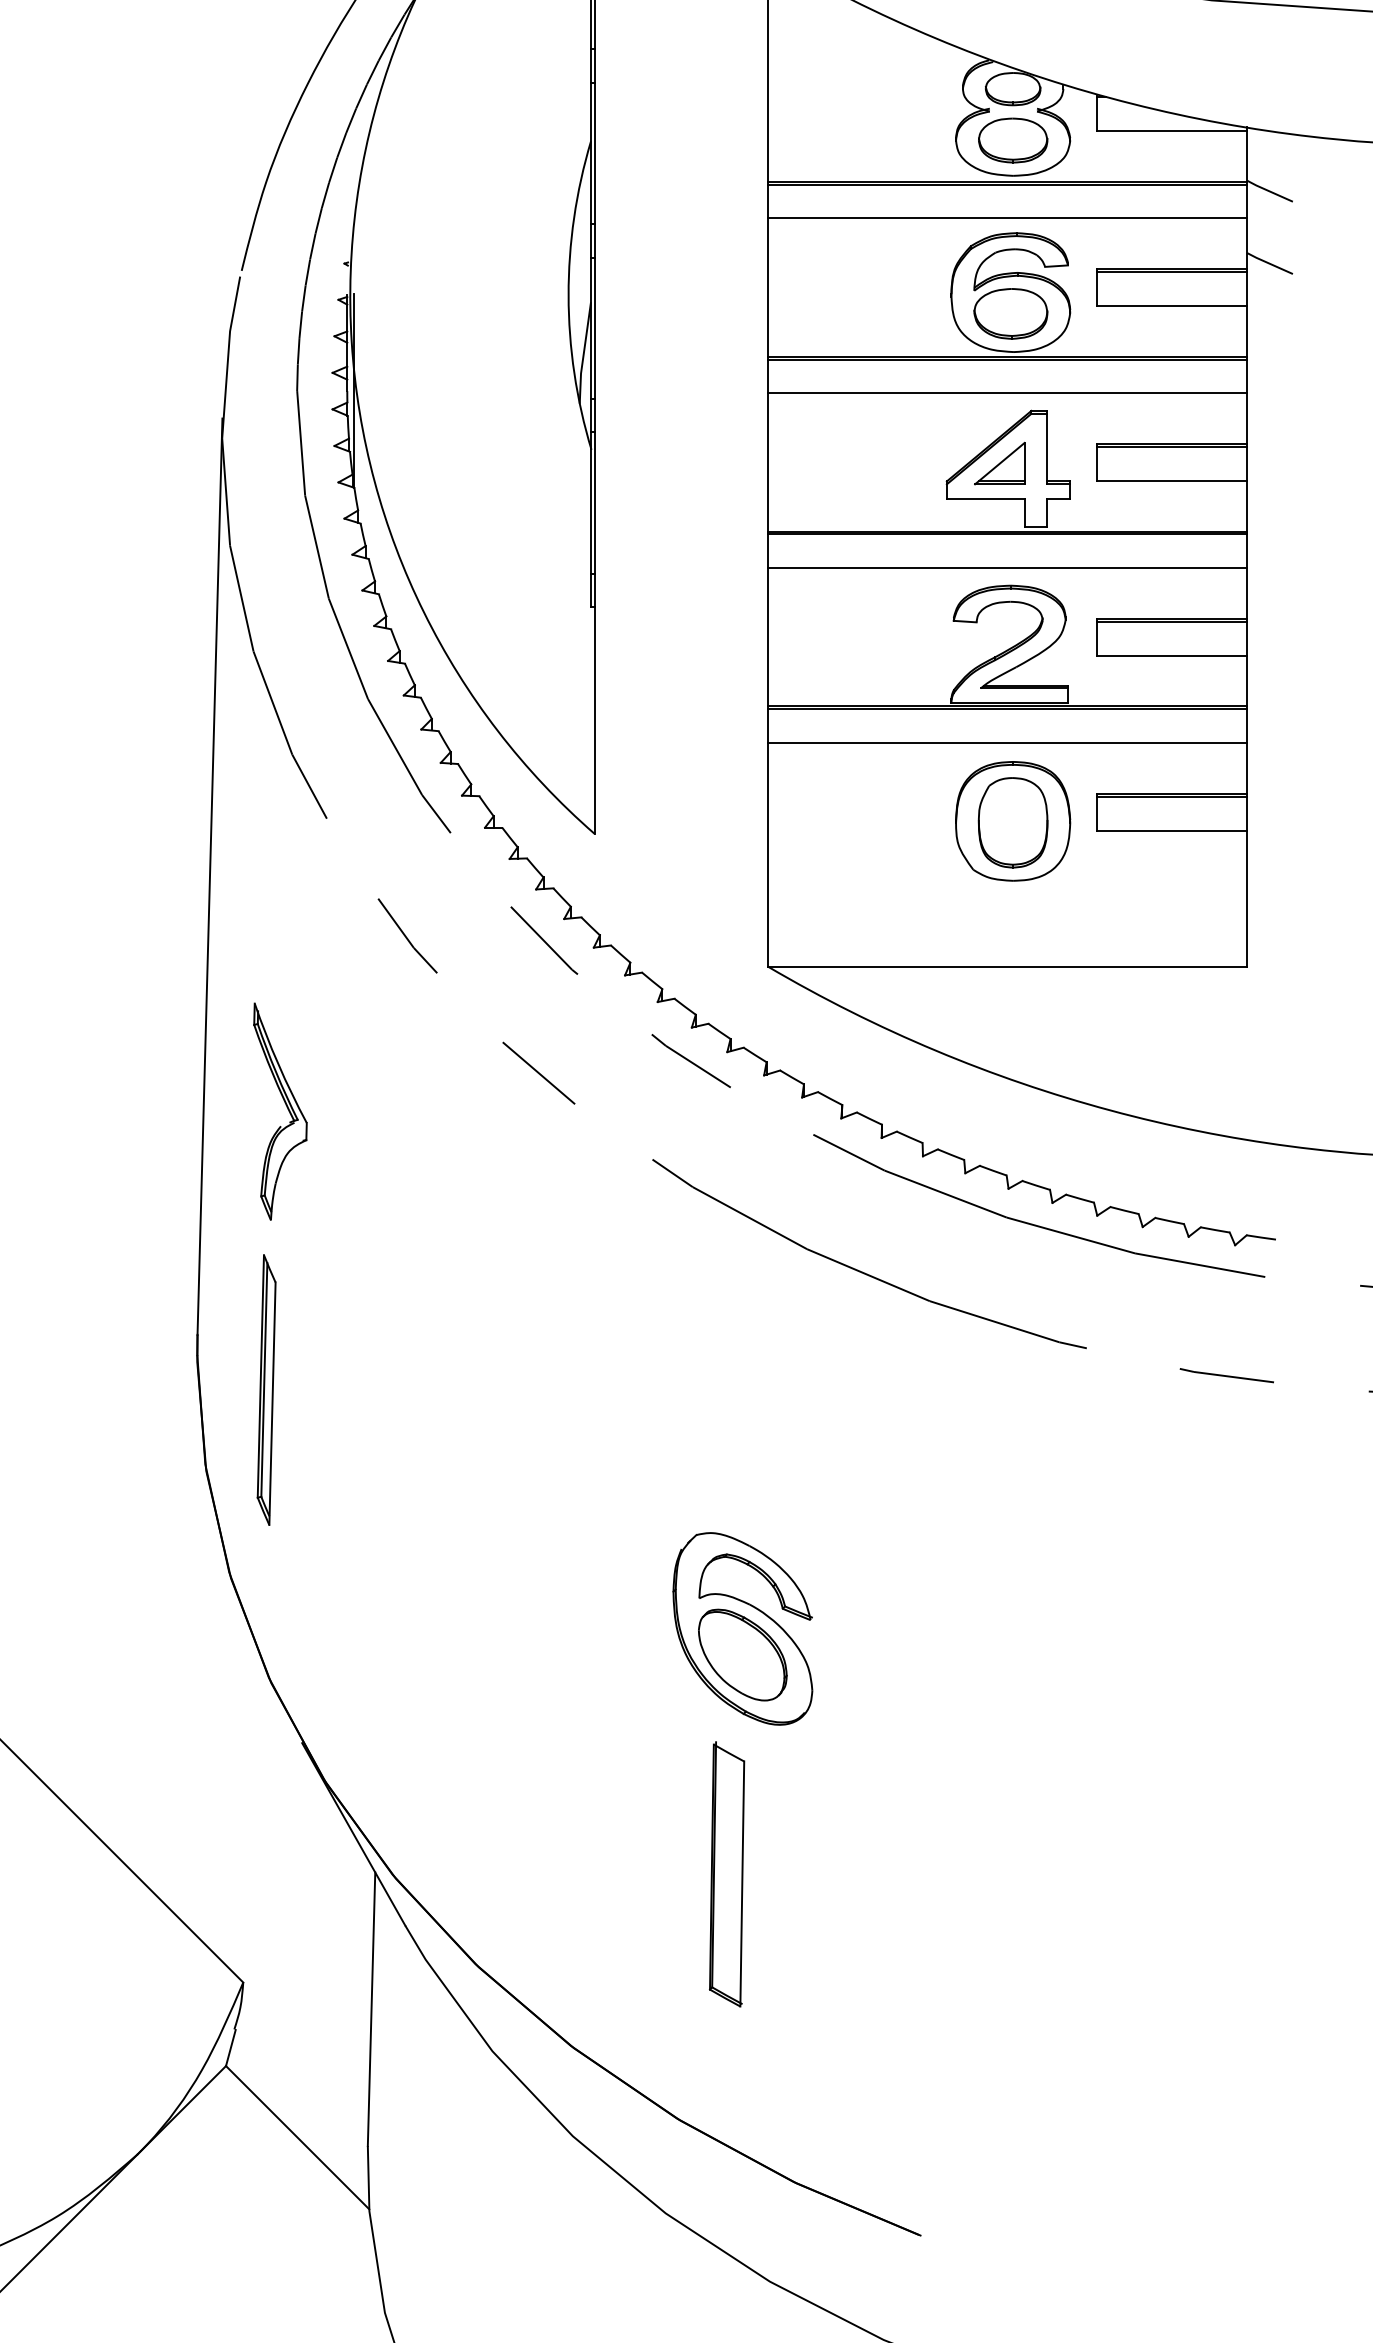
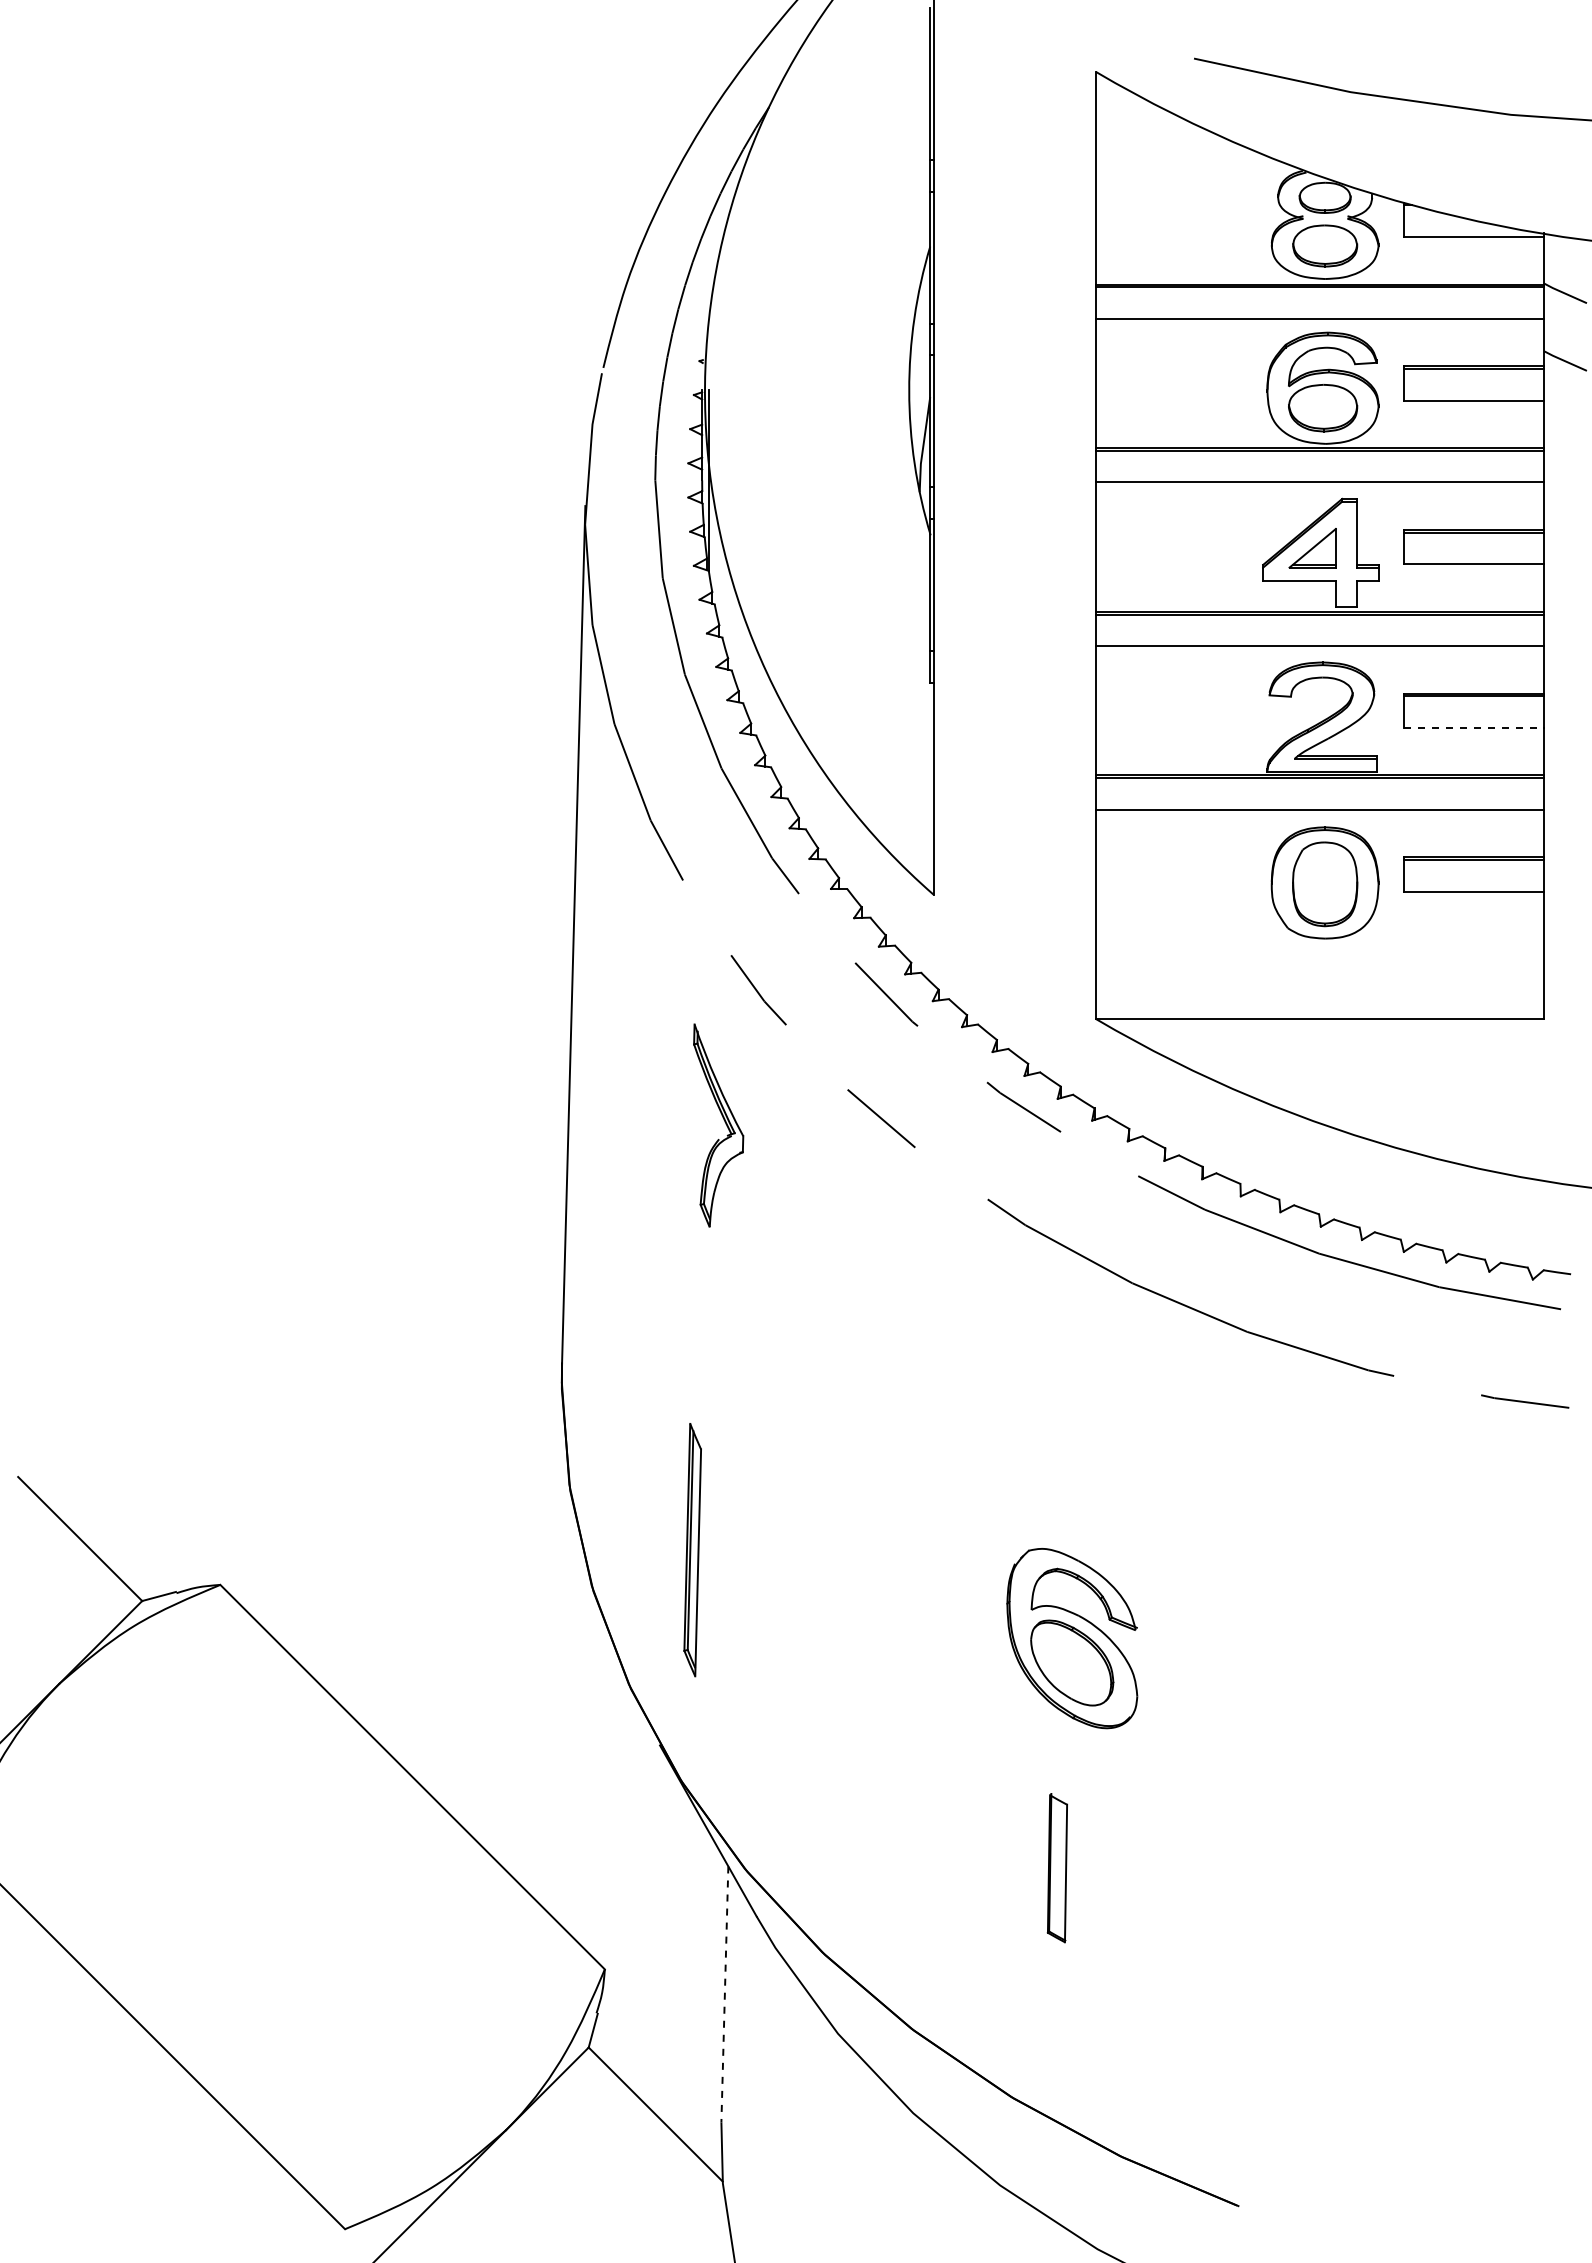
line: (1172, 655) -> (1474, 727), solid -> dashed
part: (286, 1108) -> (724, 1122), moved
part: (266, 1390) -> (692, 1550), moved
part: (727, 1873) -> (1057, 1867), size x0.6
line: (371, 2009) -> (724, 1994), solid -> dashed

